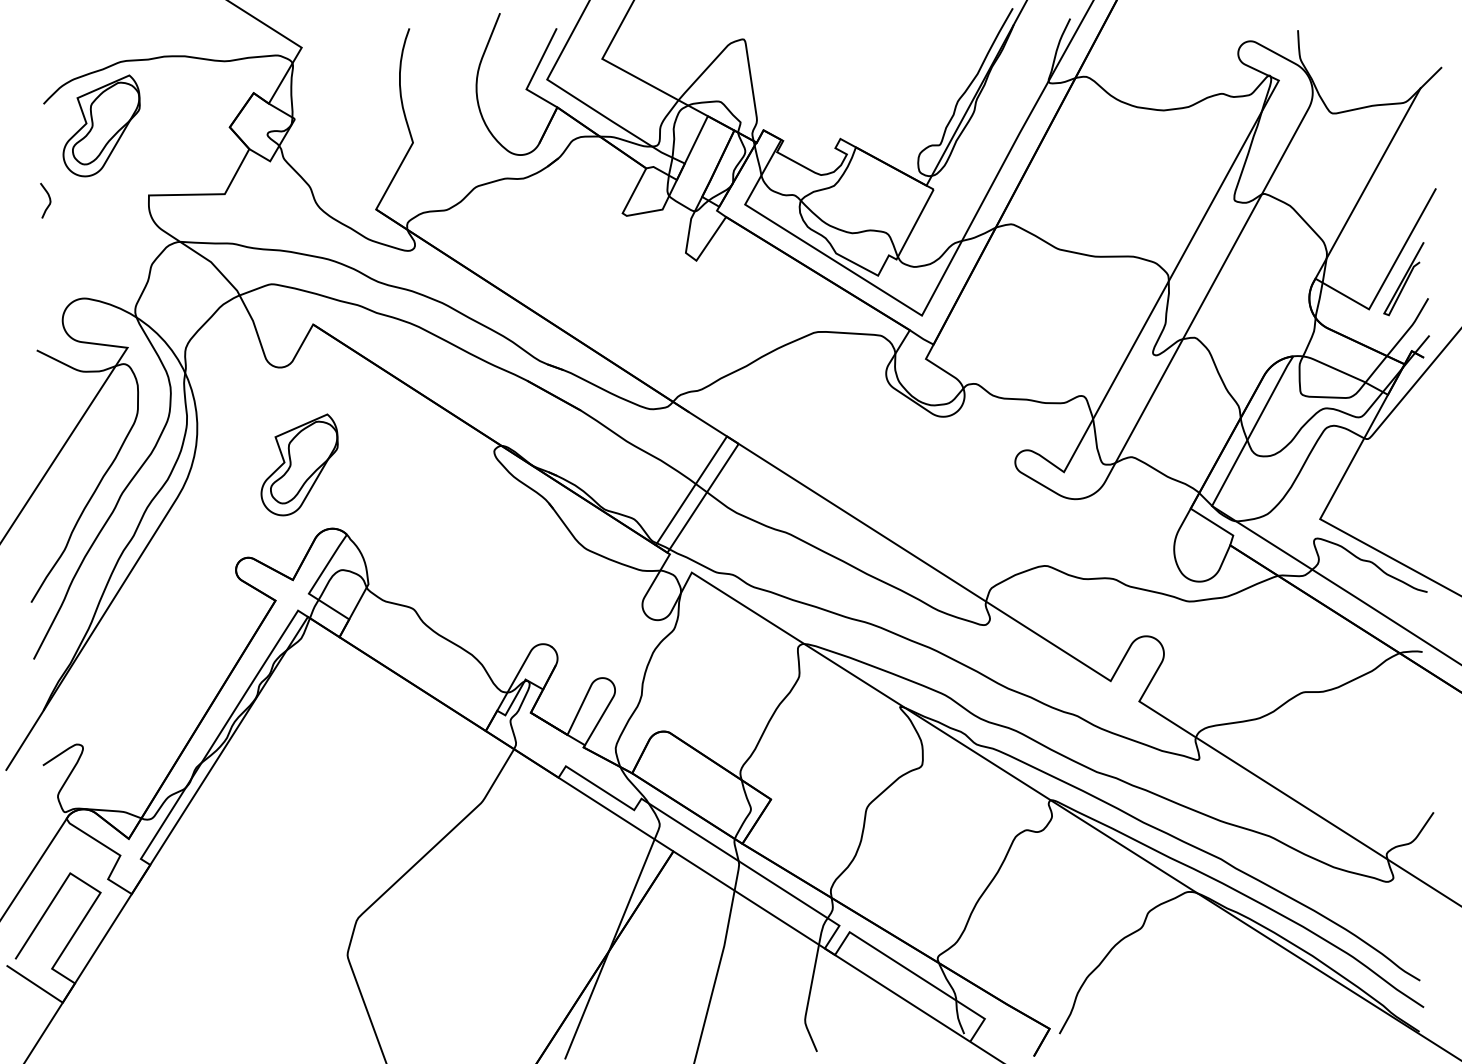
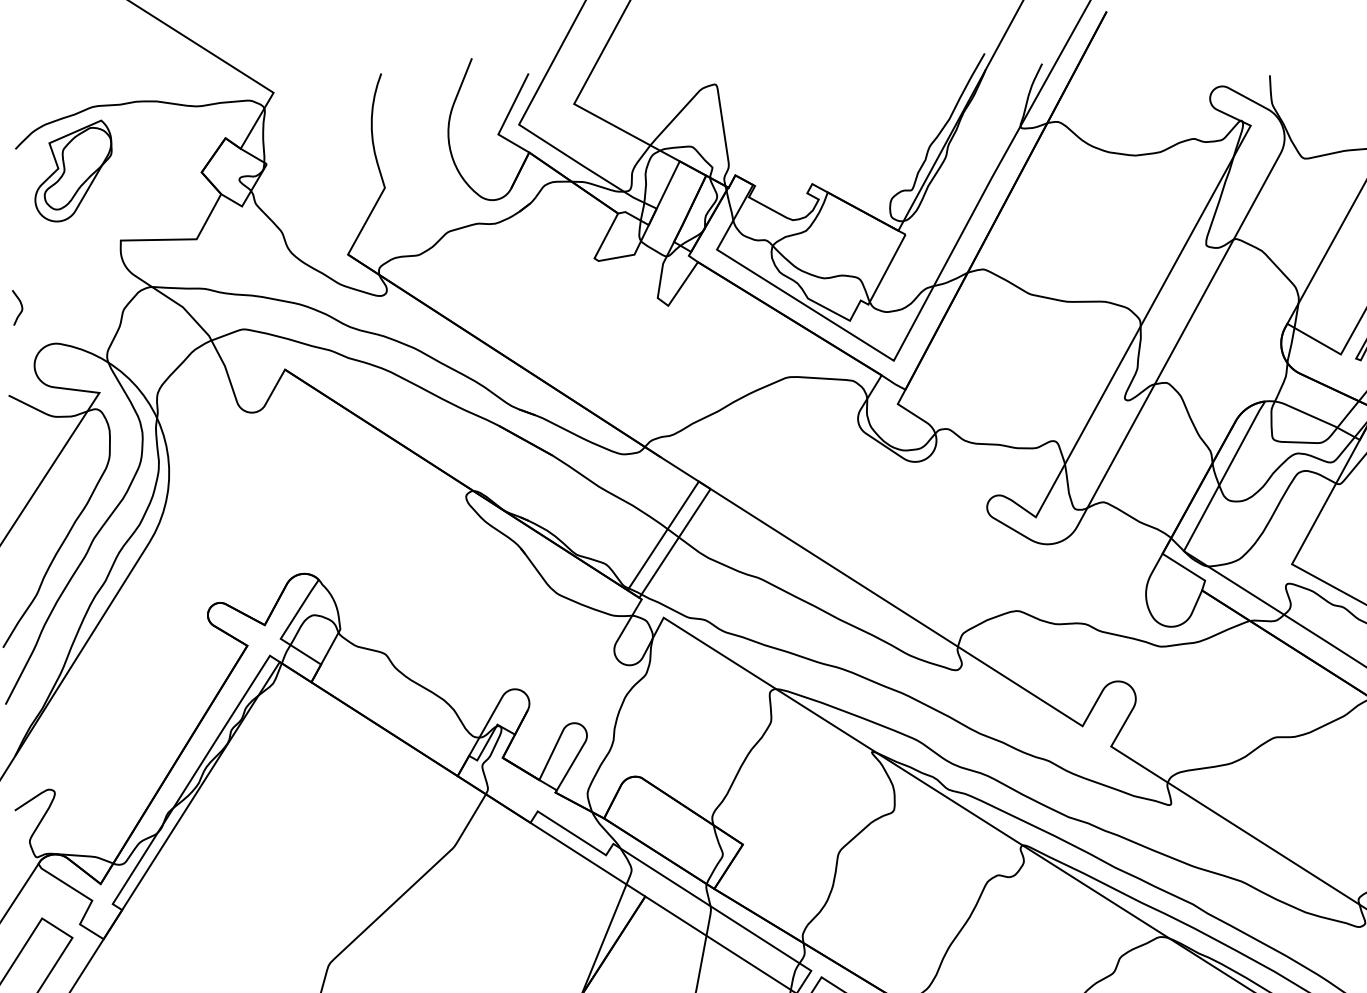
curve: (49, 200) -> (21, 307), moved
part: (299, 464) -> (271, 509), removed

